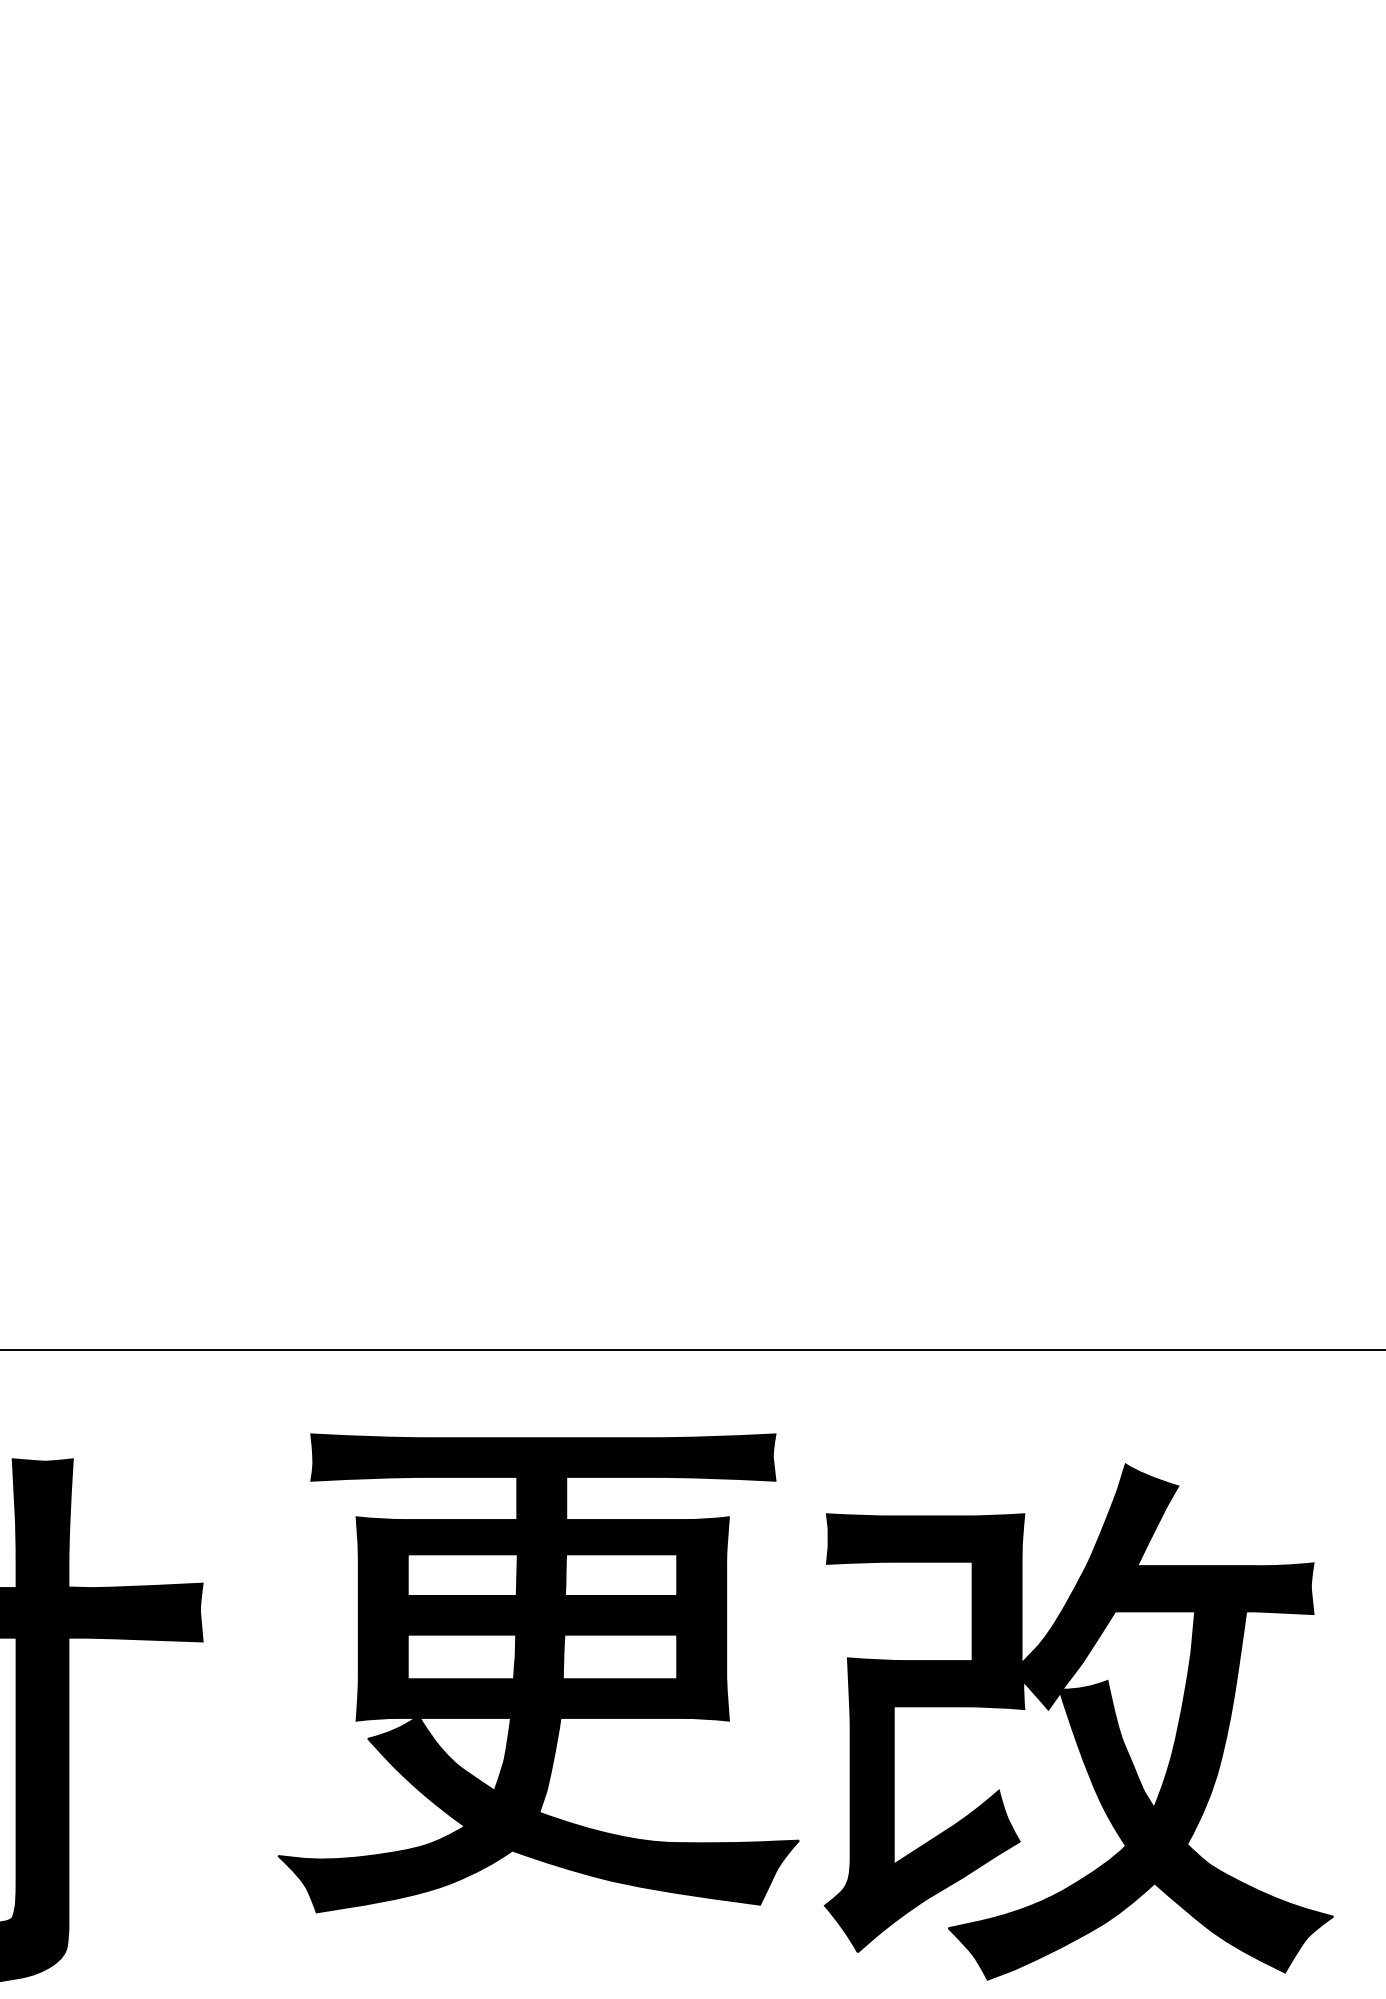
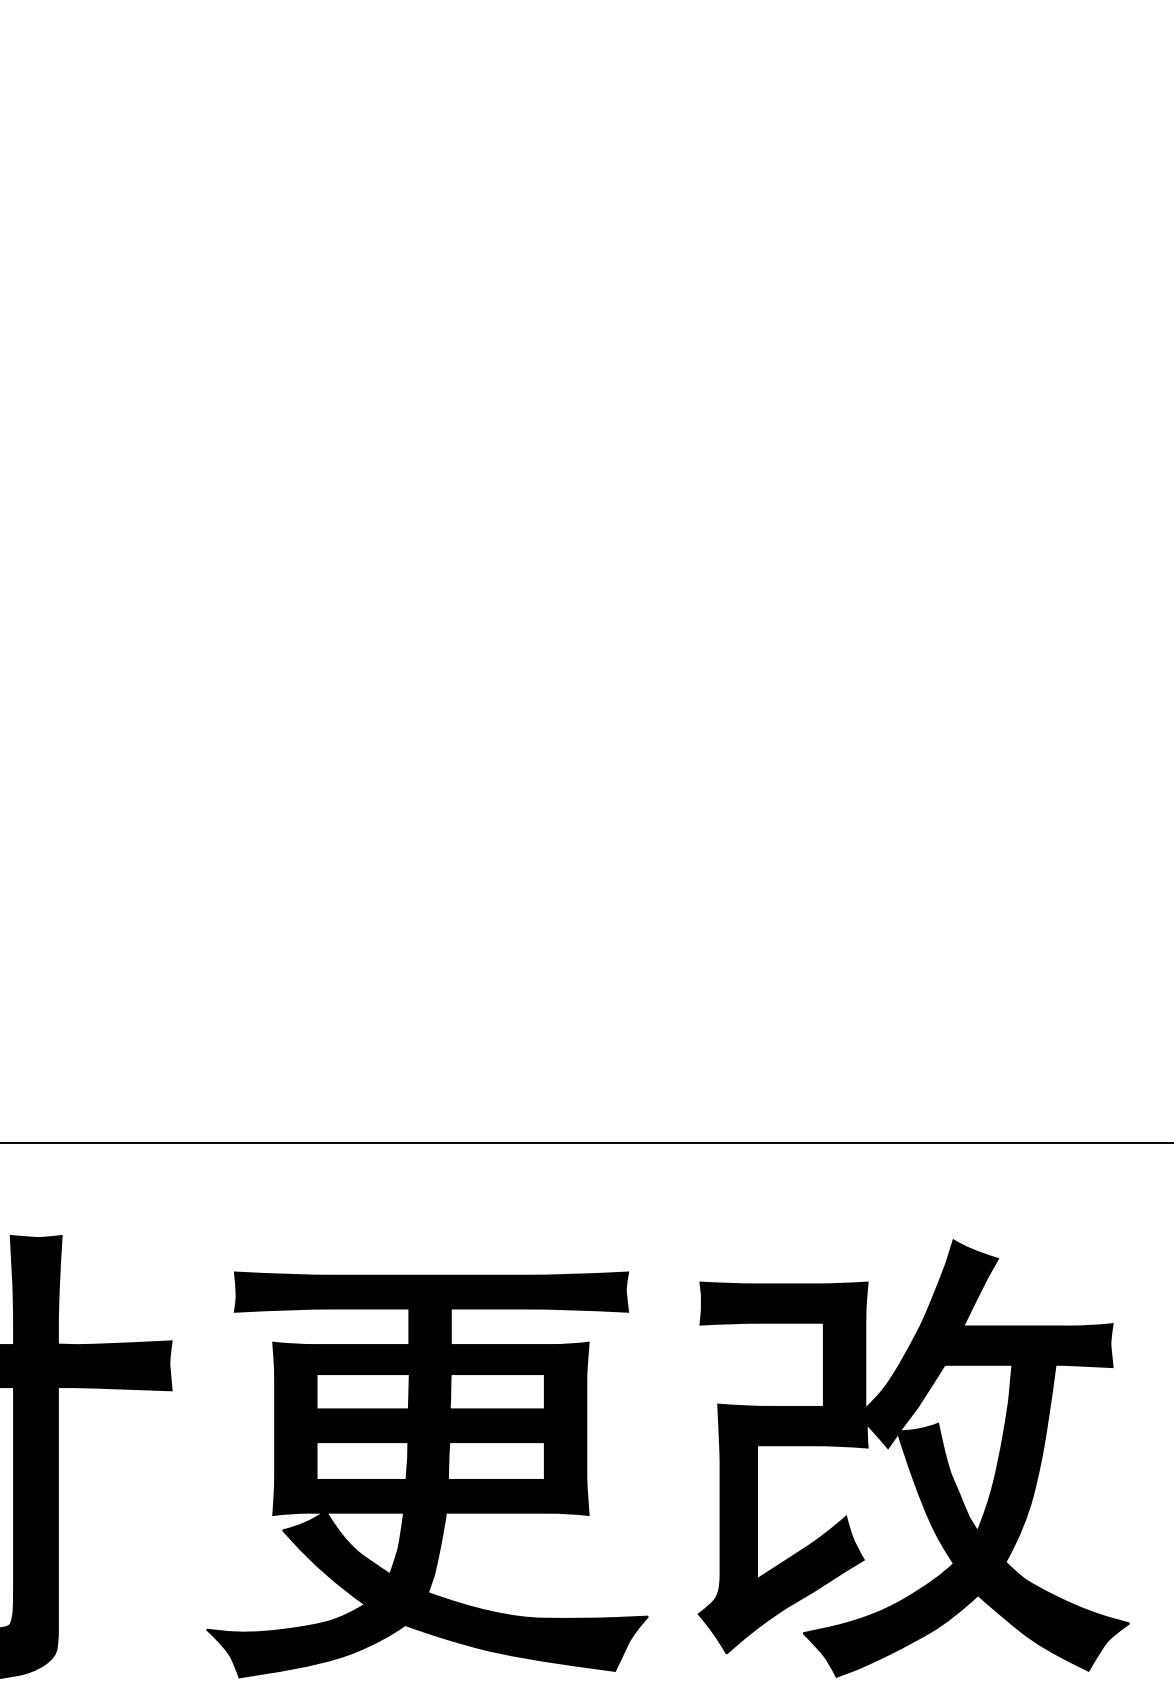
part: (538, 1673) -> (427, 1475), moved

